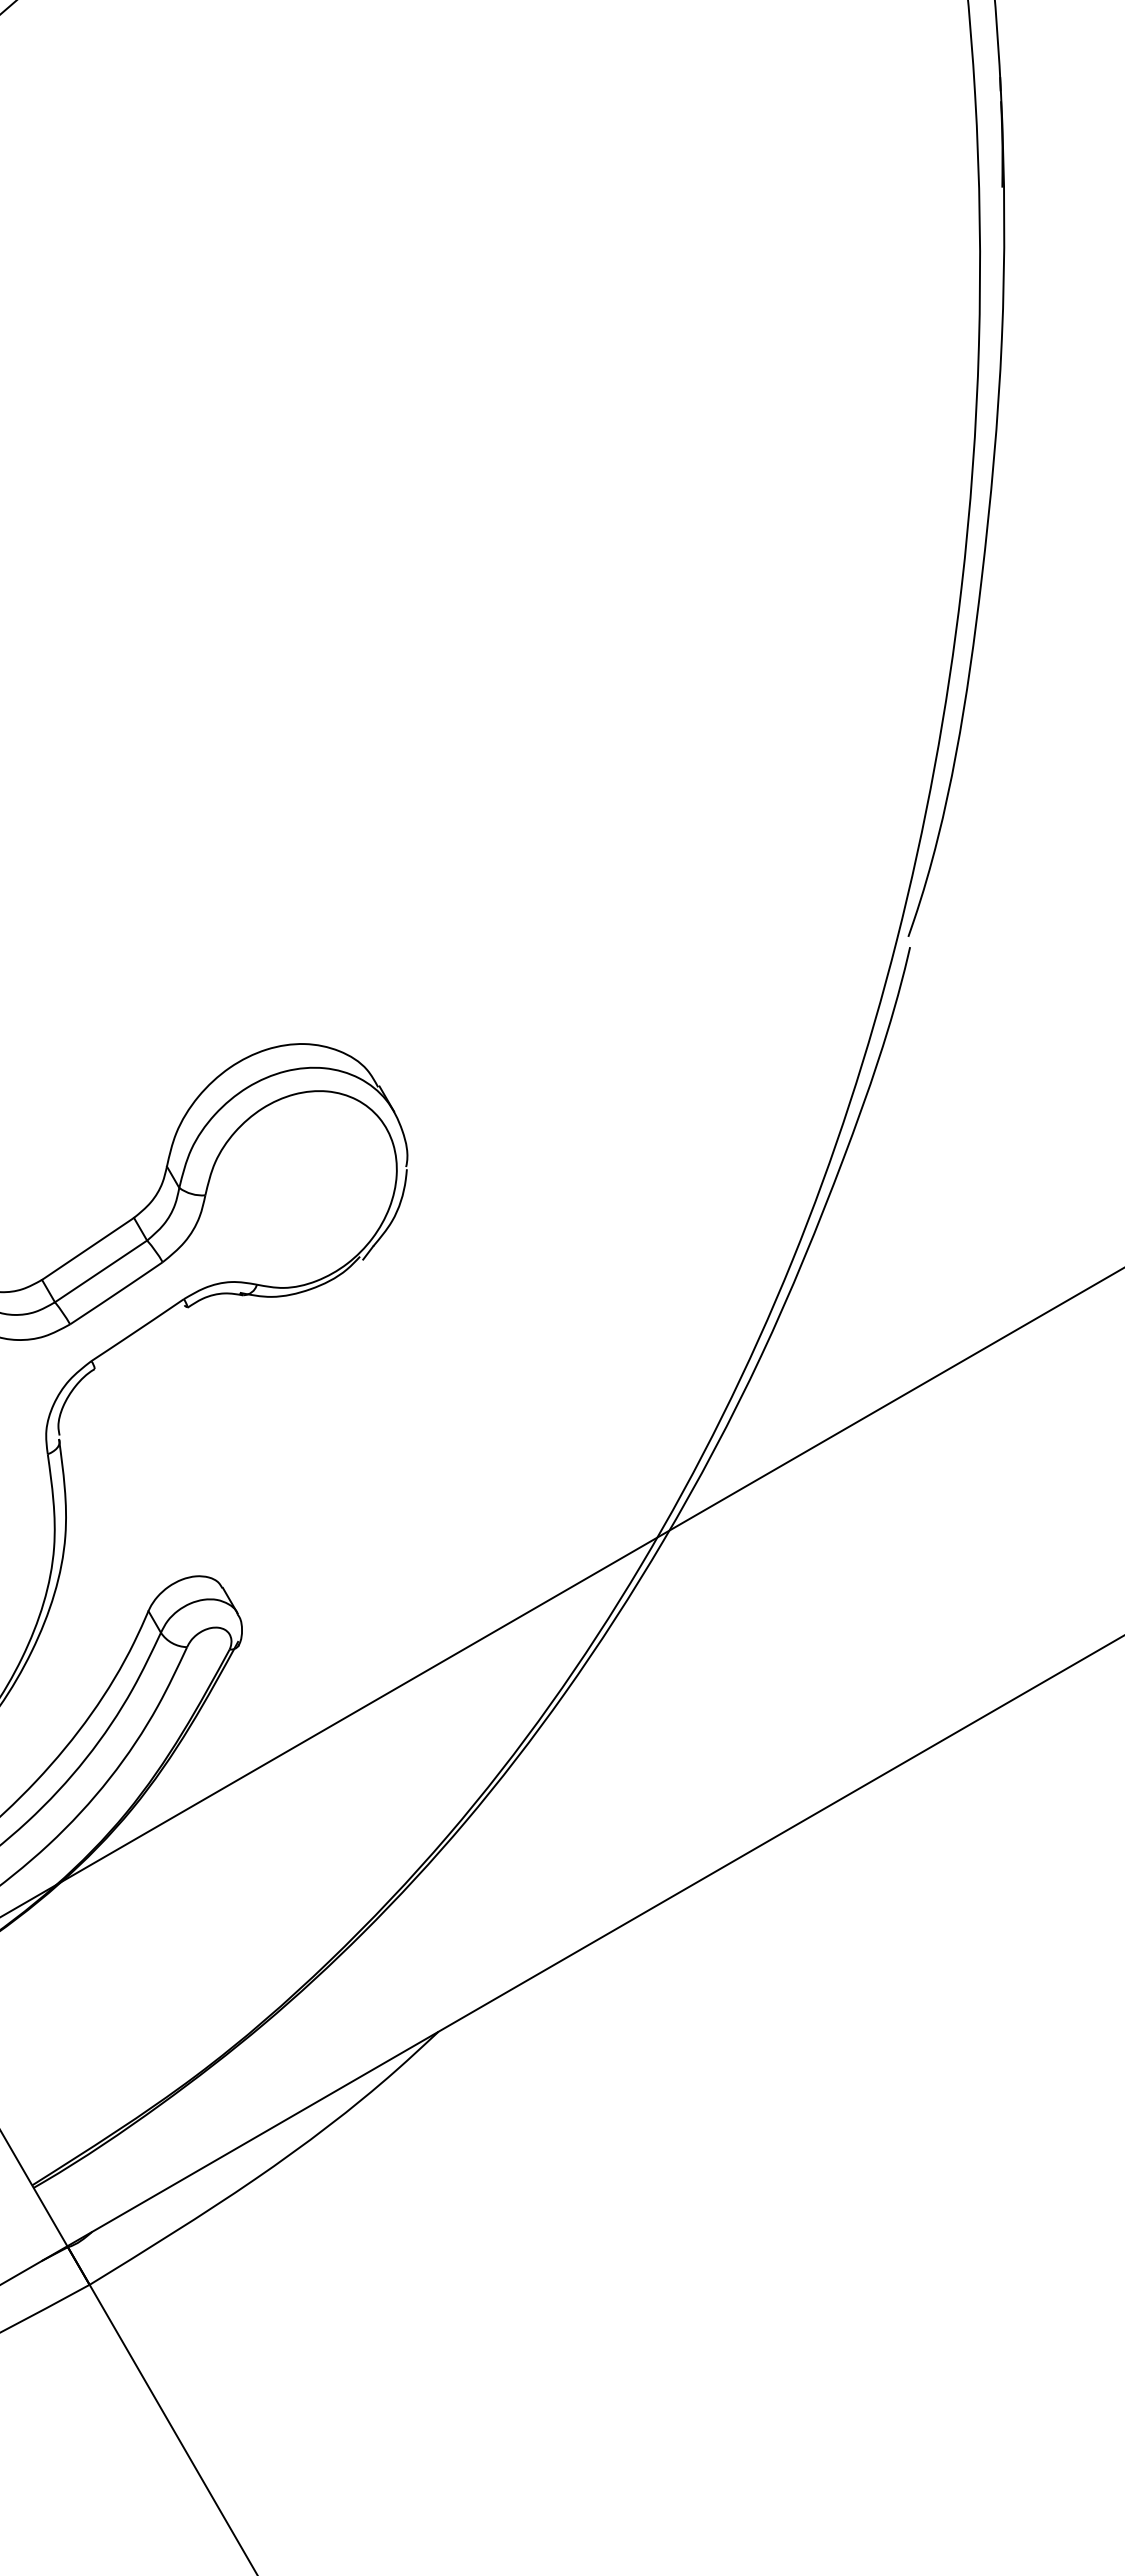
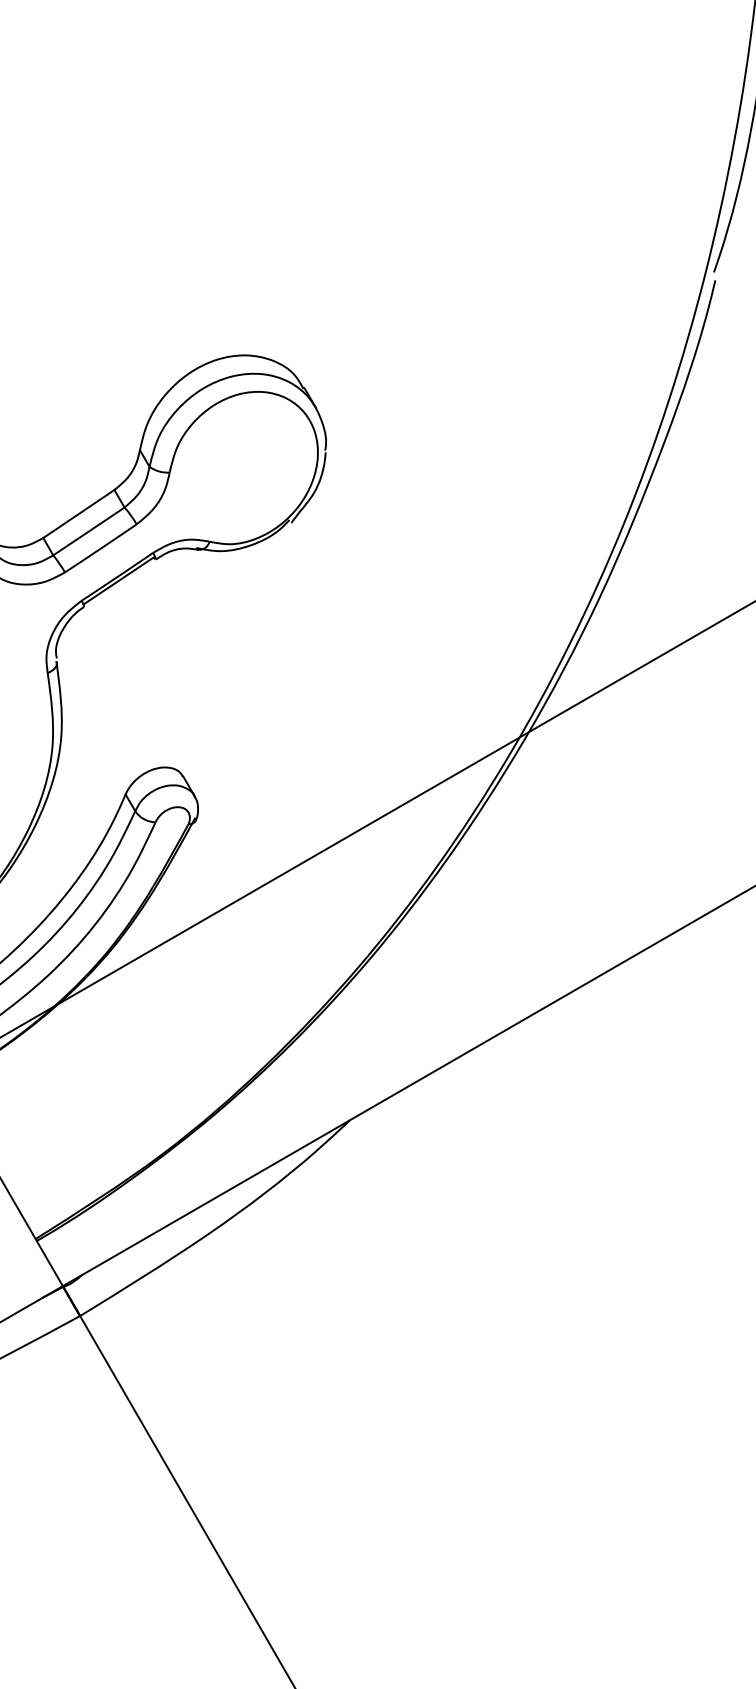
line: (139, 1335) -> (118, 581), added

